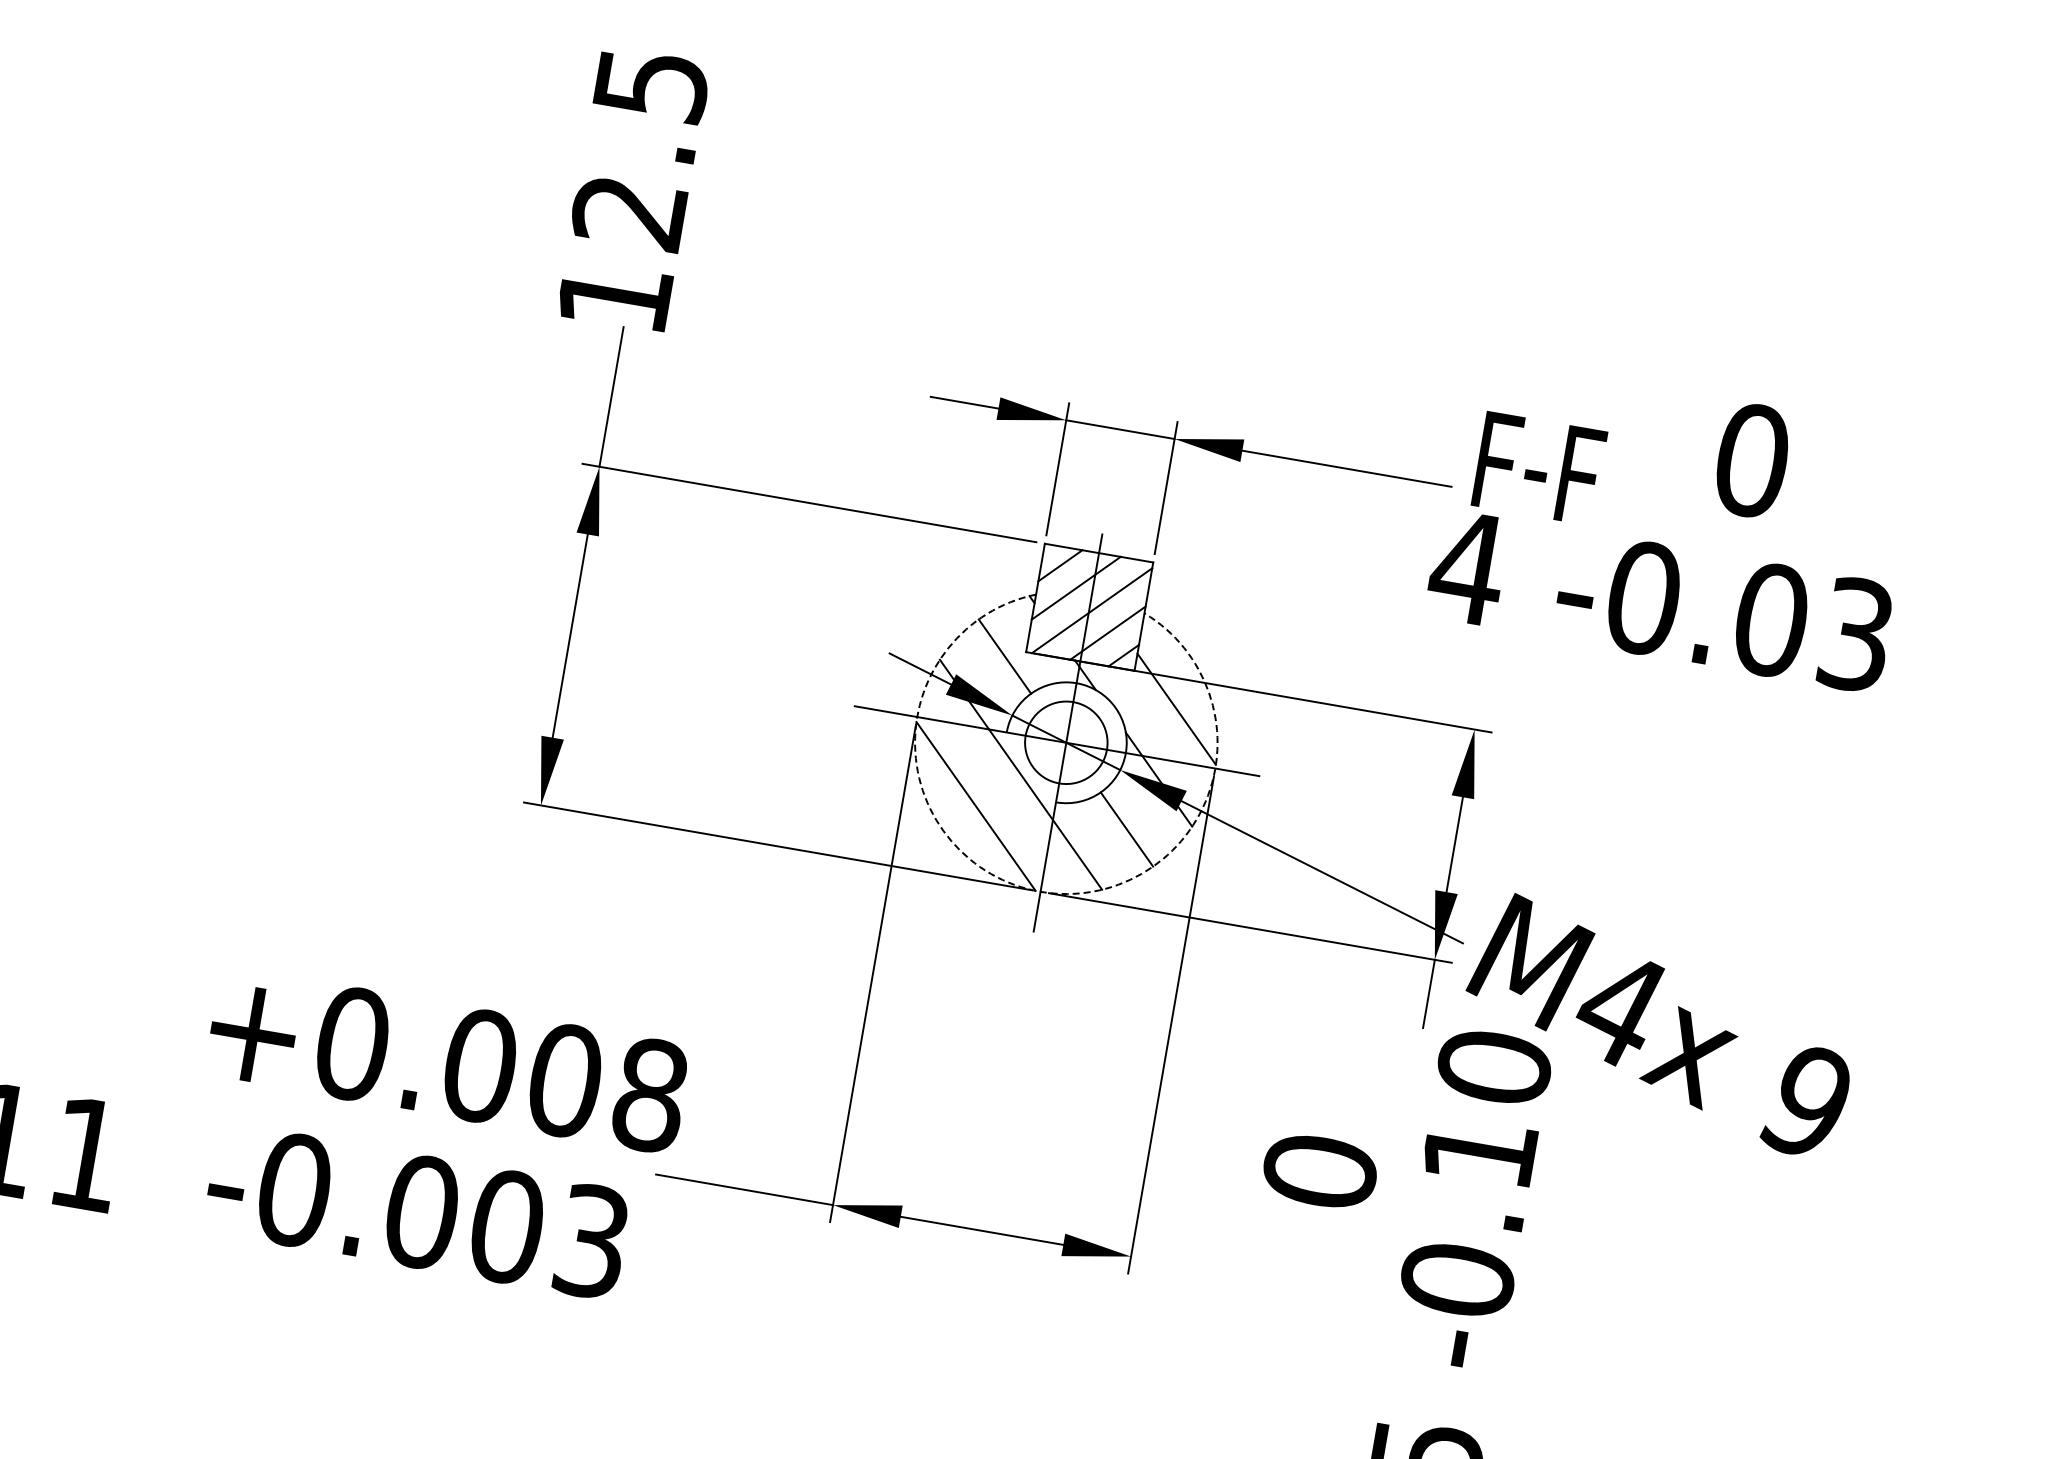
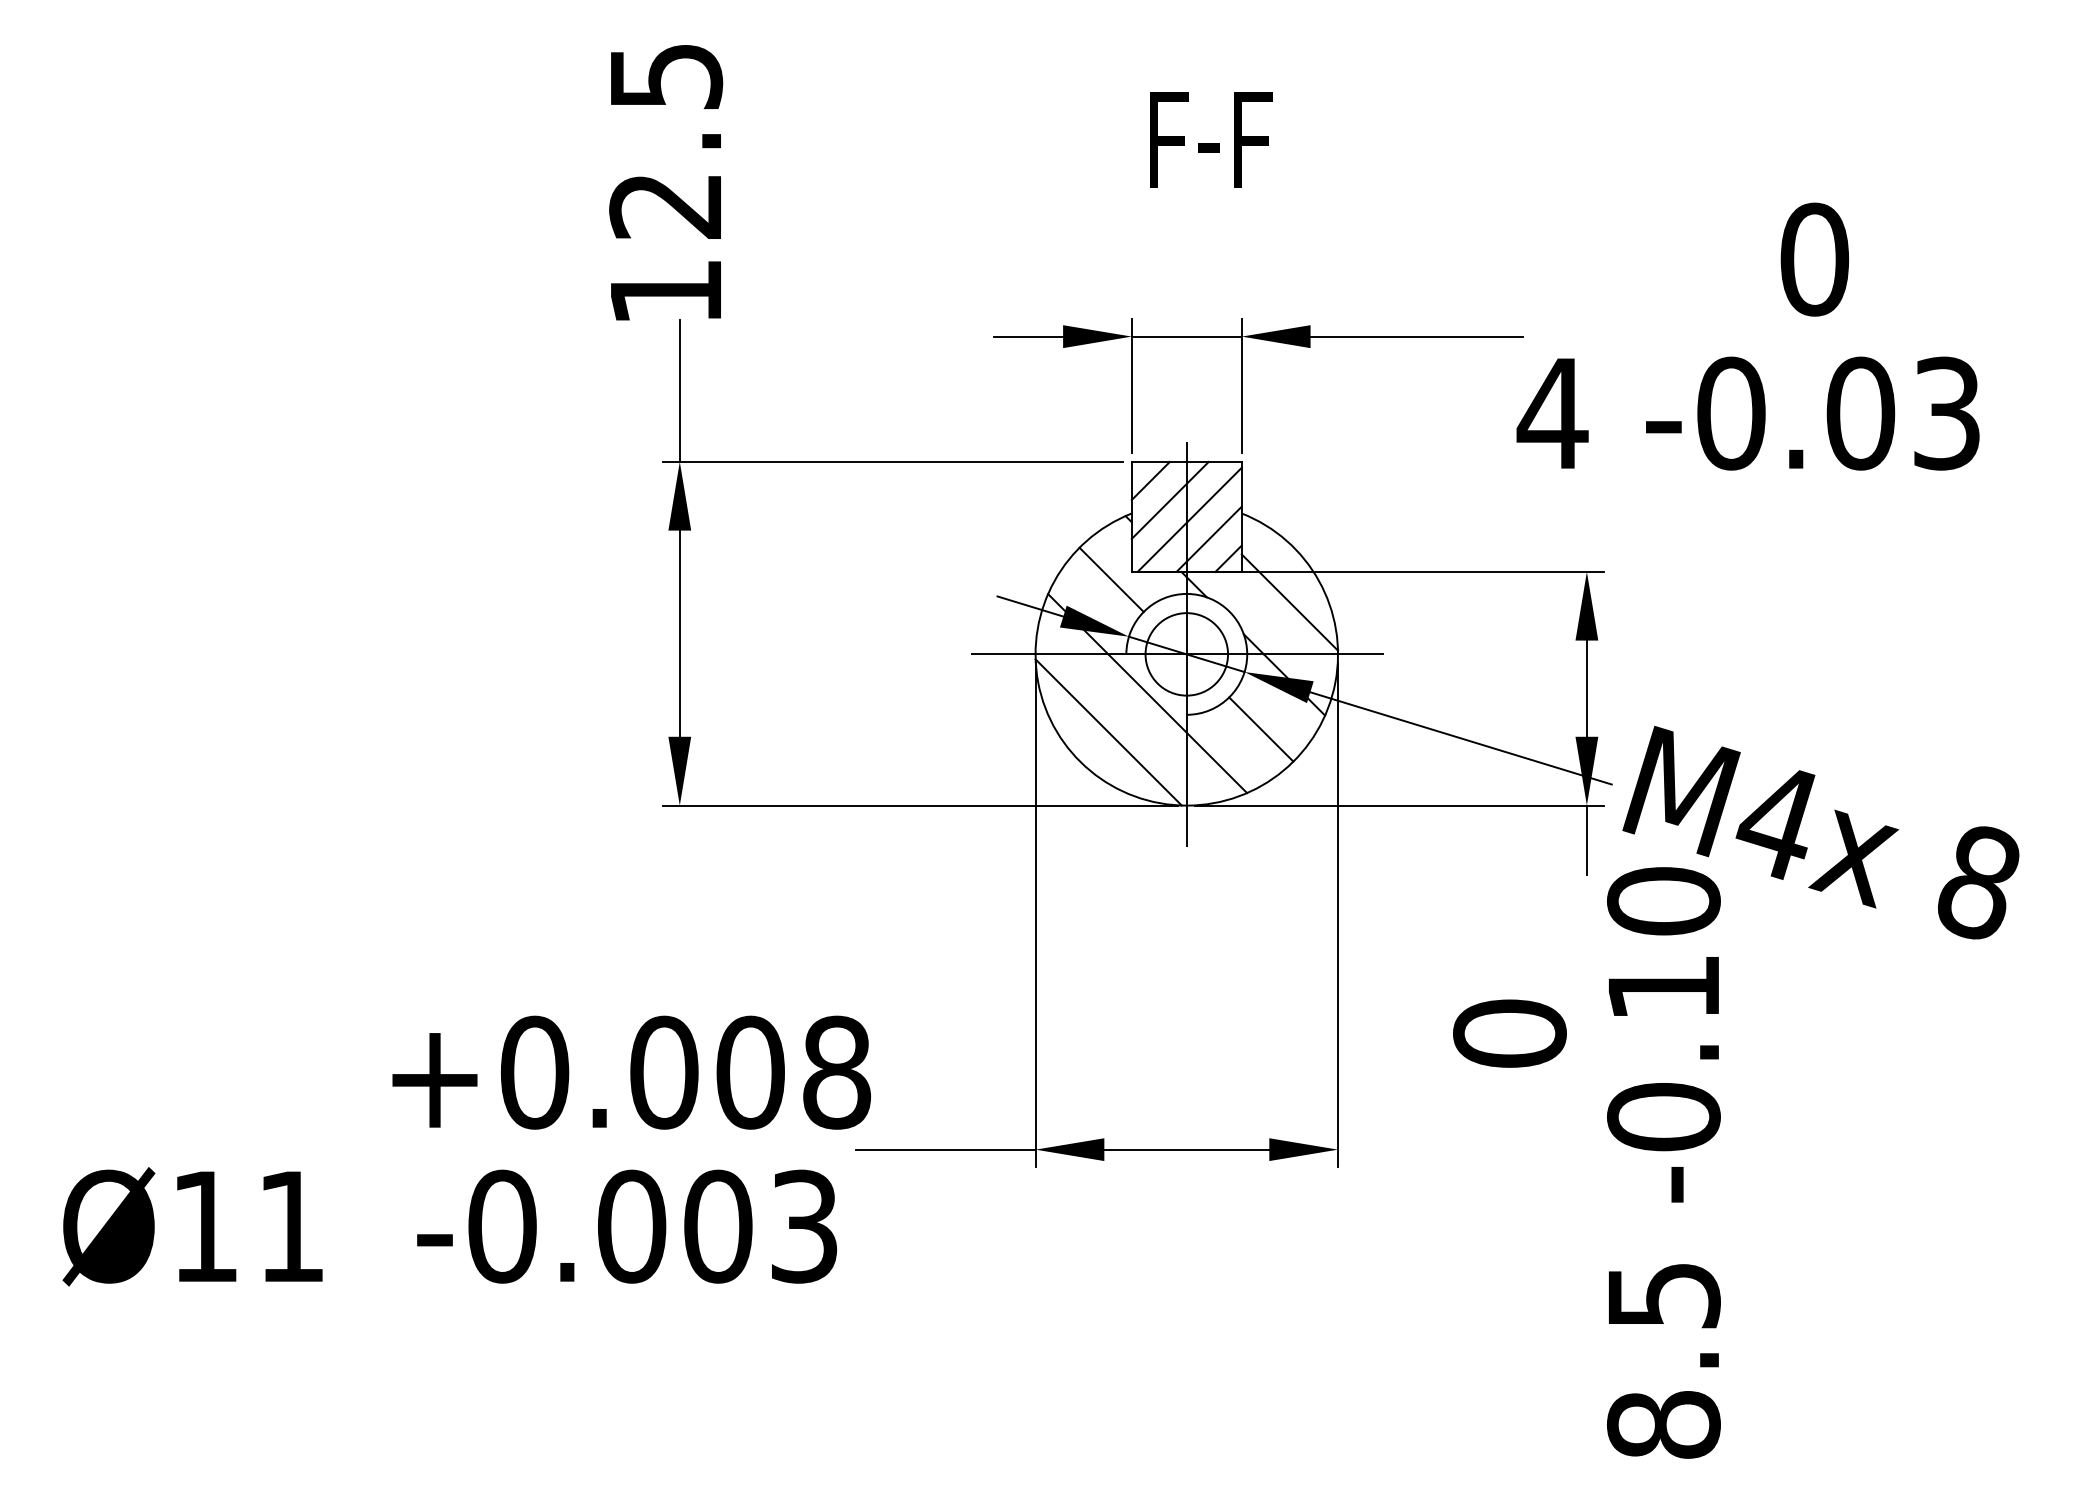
text: (1539, 468) -> (1211, 139), moved
arc: (1040, 891) -> (1186, 805), dashed -> solid
text: (1807, 1102) -> (1978, 882), 9 -> 8

